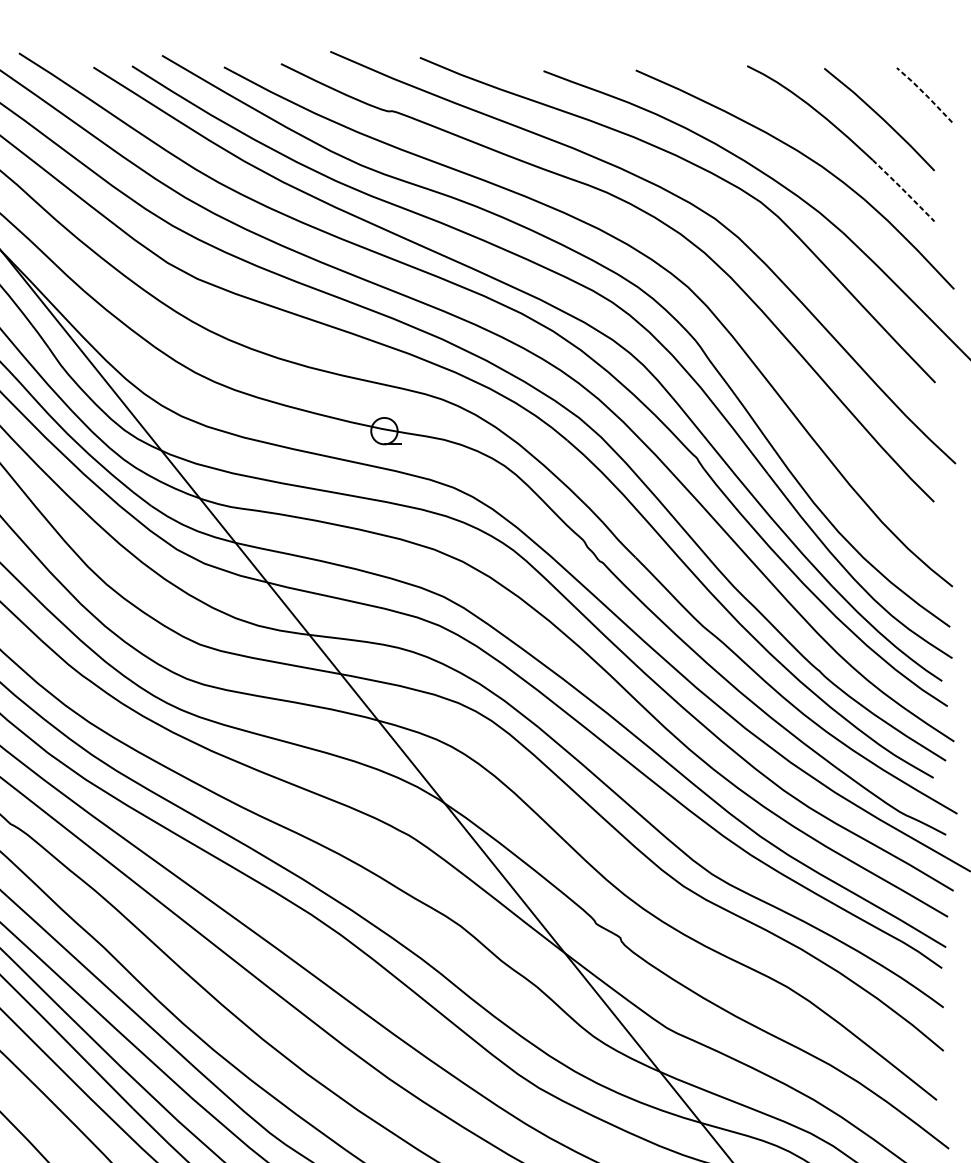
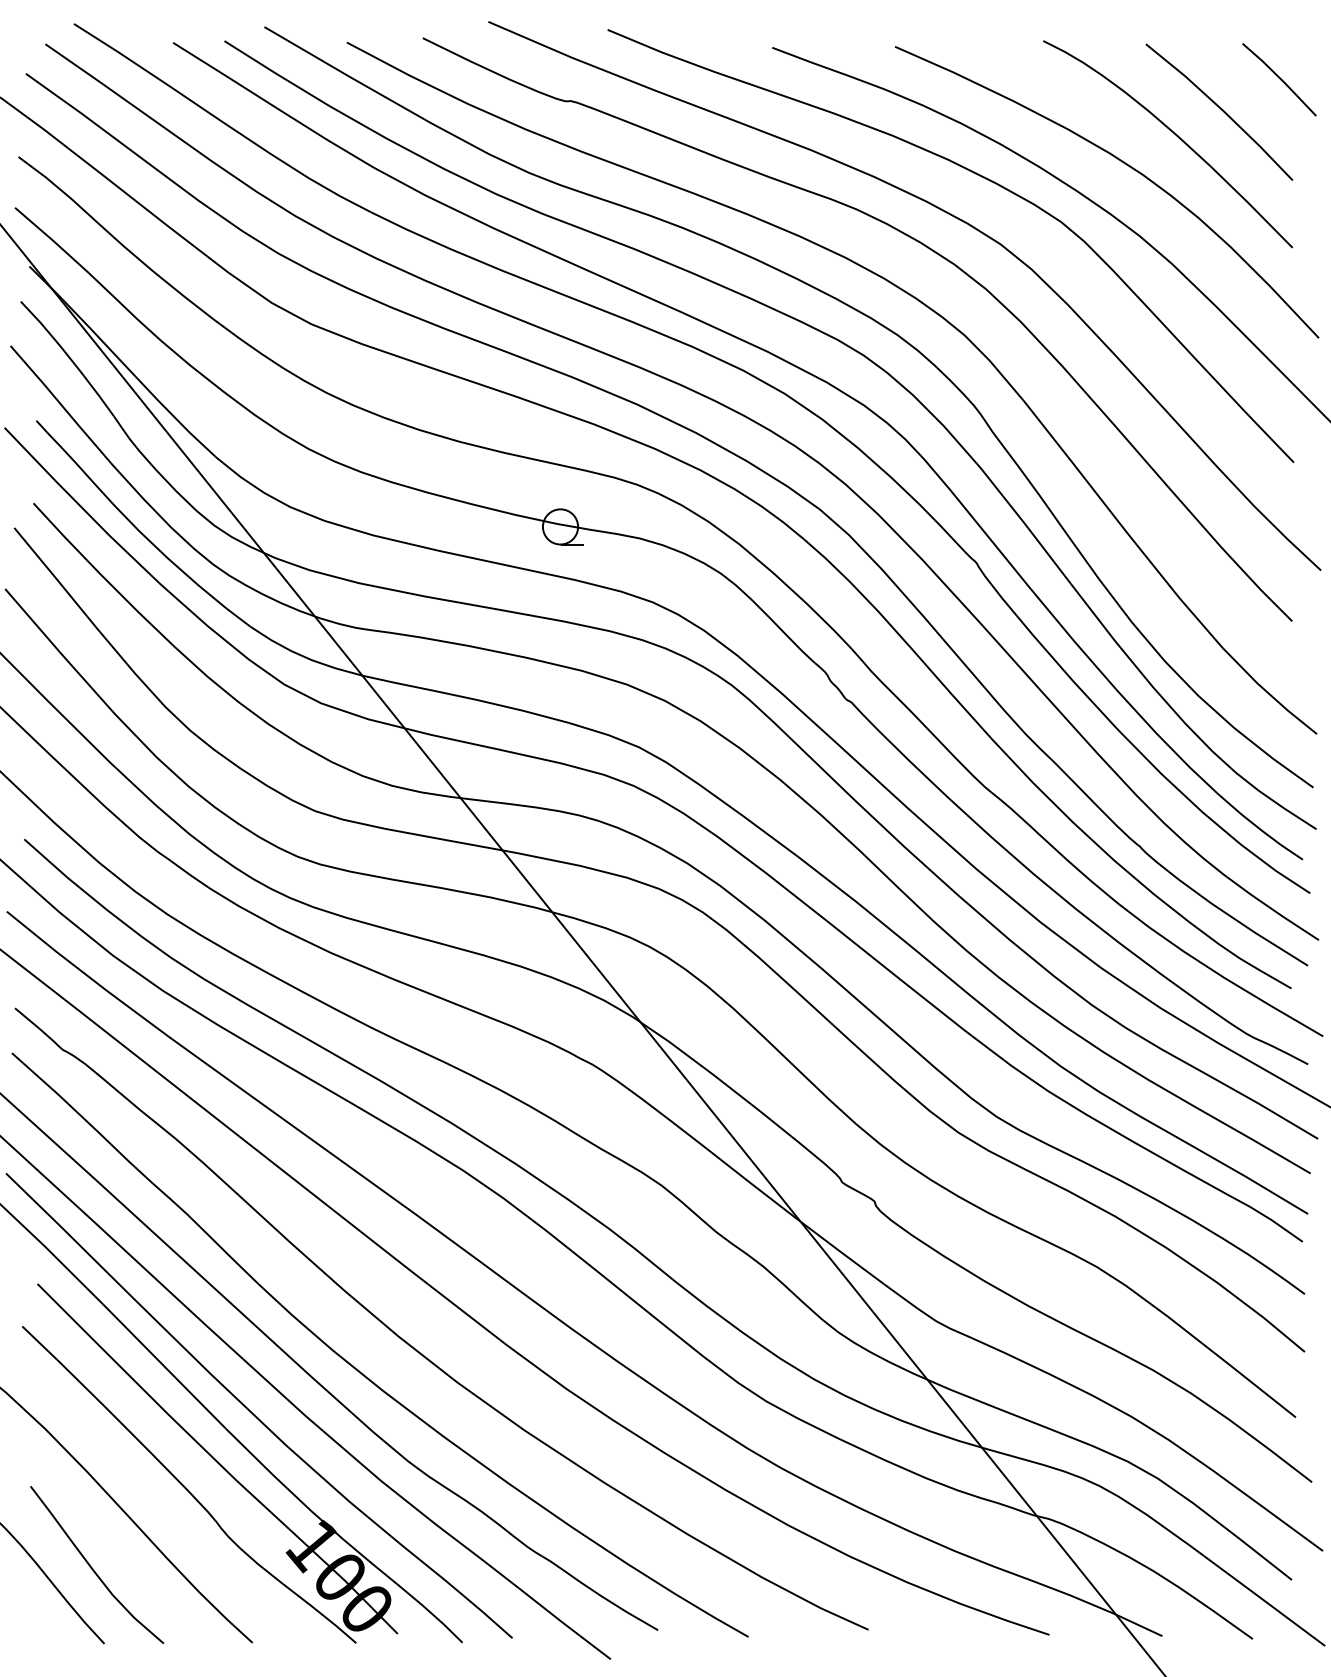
line: (925, 94) -> (1280, 78), dashed -> solid
line: (903, 190) -> (1251, 206), dashed -> solid

